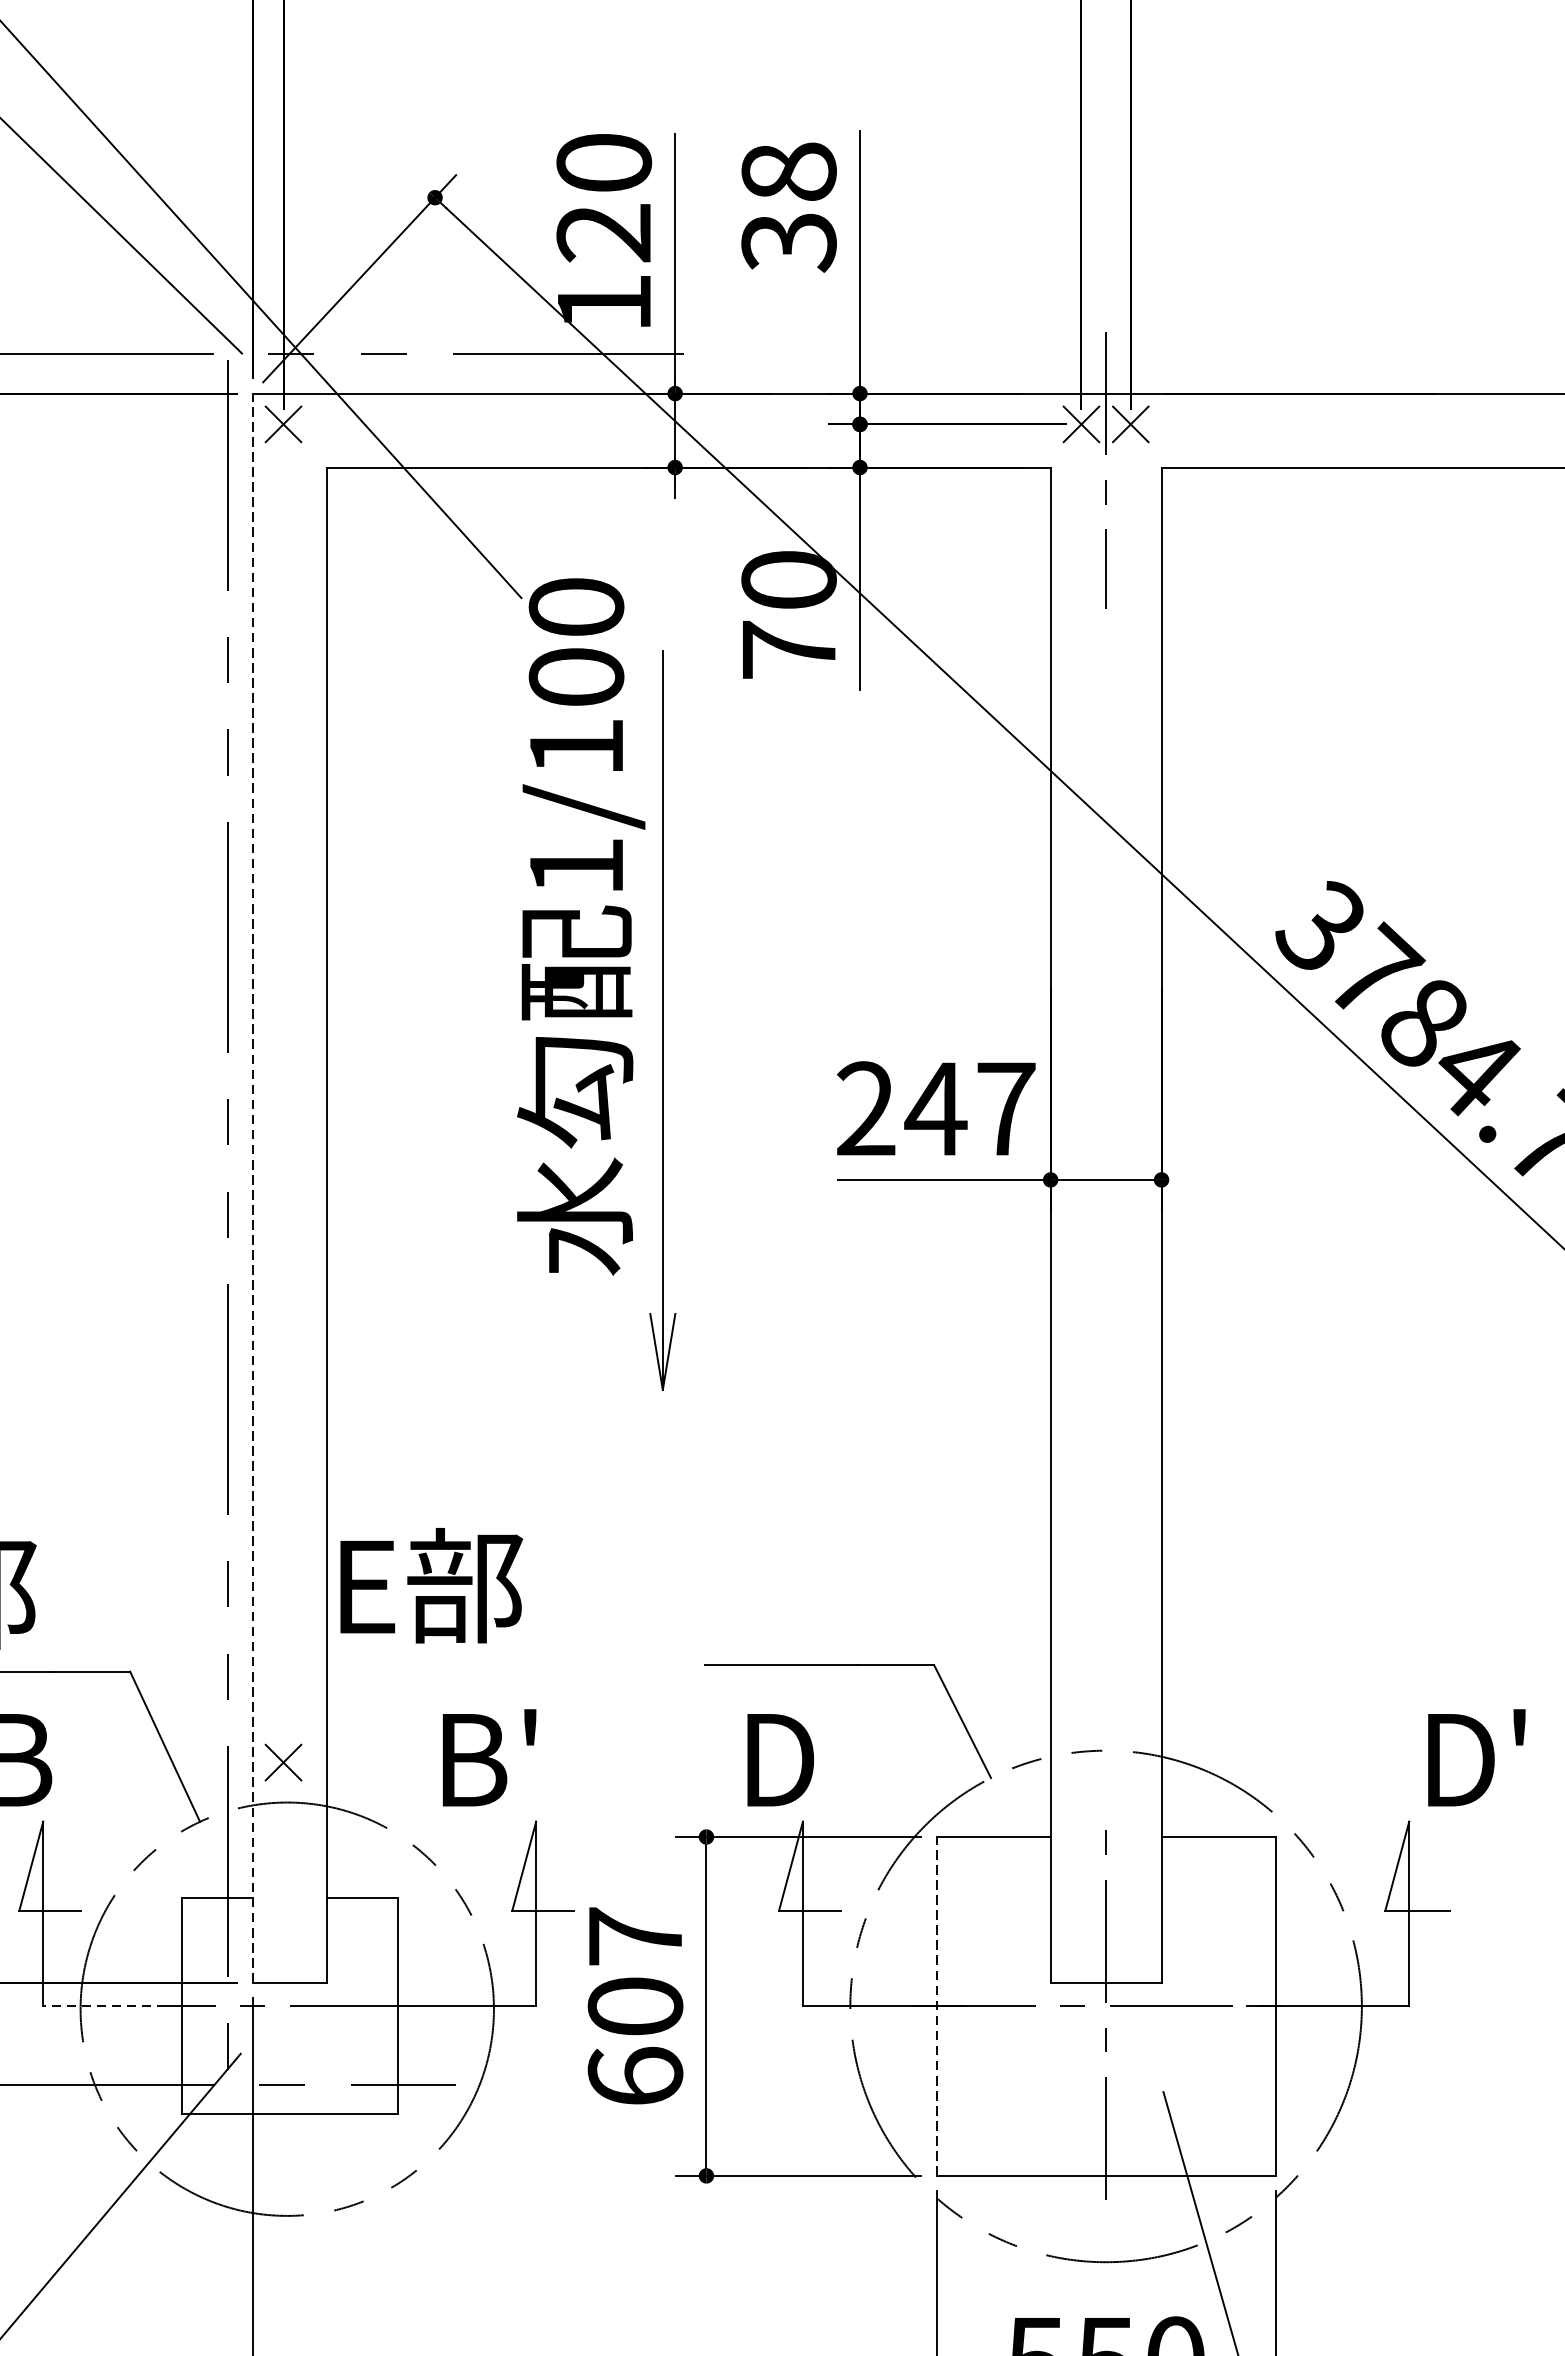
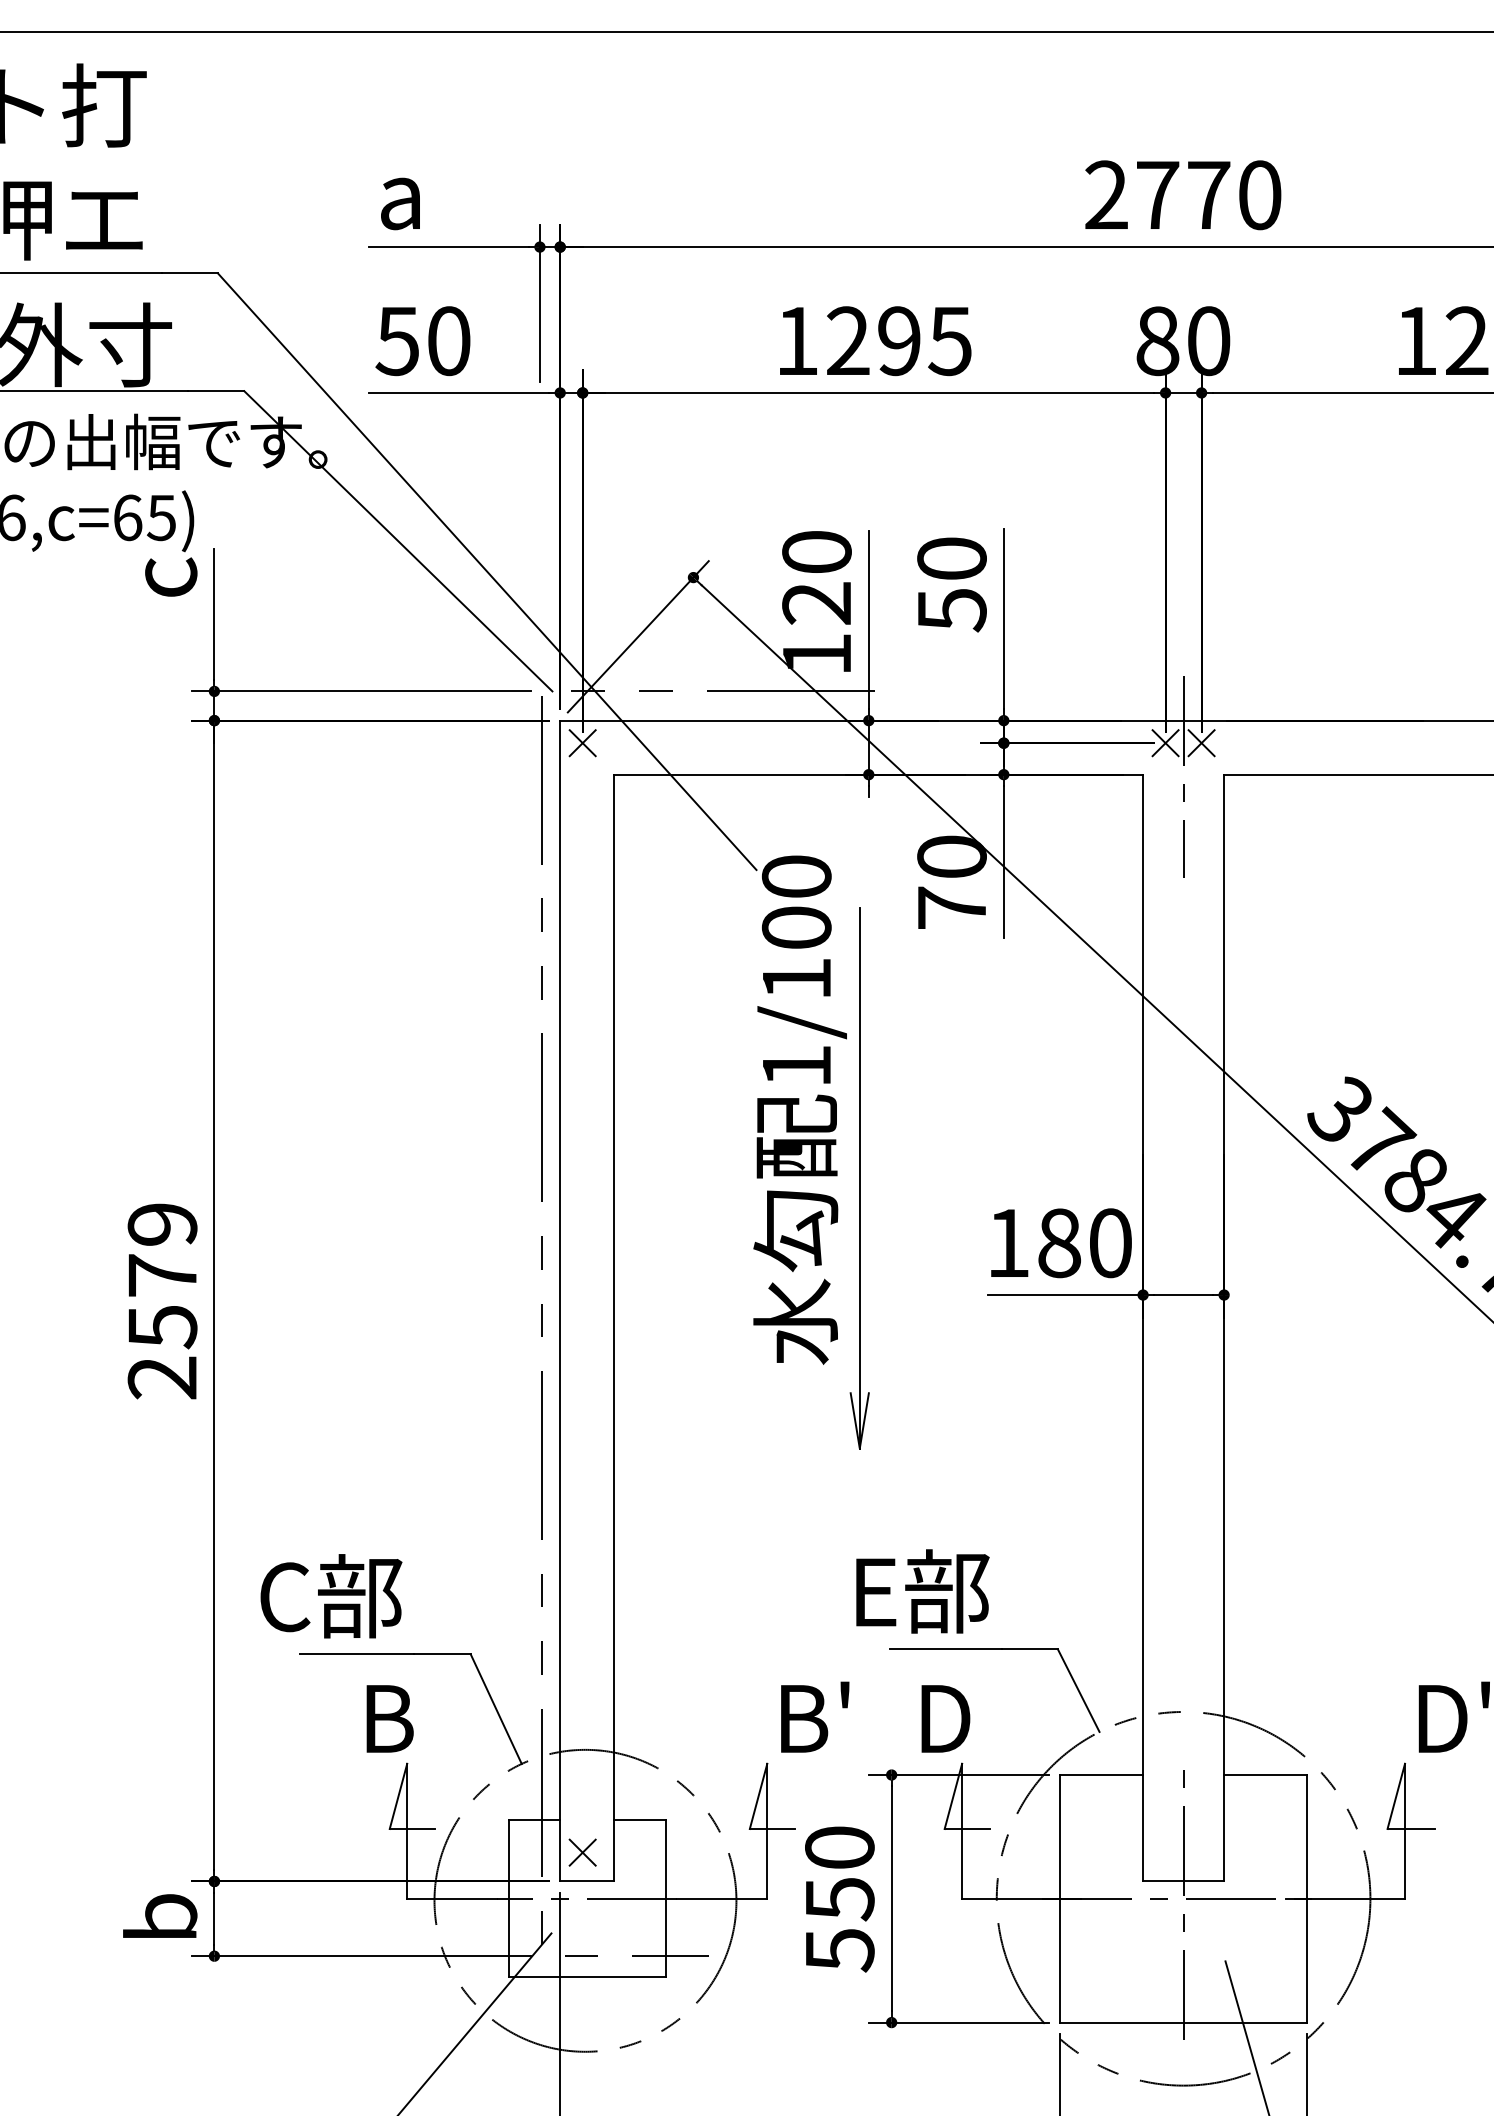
text: (788, 207) -> (951, 584), 38 -> 50
text: (936, 1109) -> (1059, 1243), 247 -> 180
line: (253, 1187) -> (560, 1300), dashed -> solid
text: (431, 1585) -> (922, 1591), moved
text: (489, 1756) -> (815, 1716), moved
part: (283, 1762) -> (582, 1852), moved
line: (103, 2006) -> (451, 1898), dashed -> solid
line: (936, 2006) -> (1059, 1898), dashed -> solid
text: (635, 2007) -> (839, 1899), 607 -> 550

